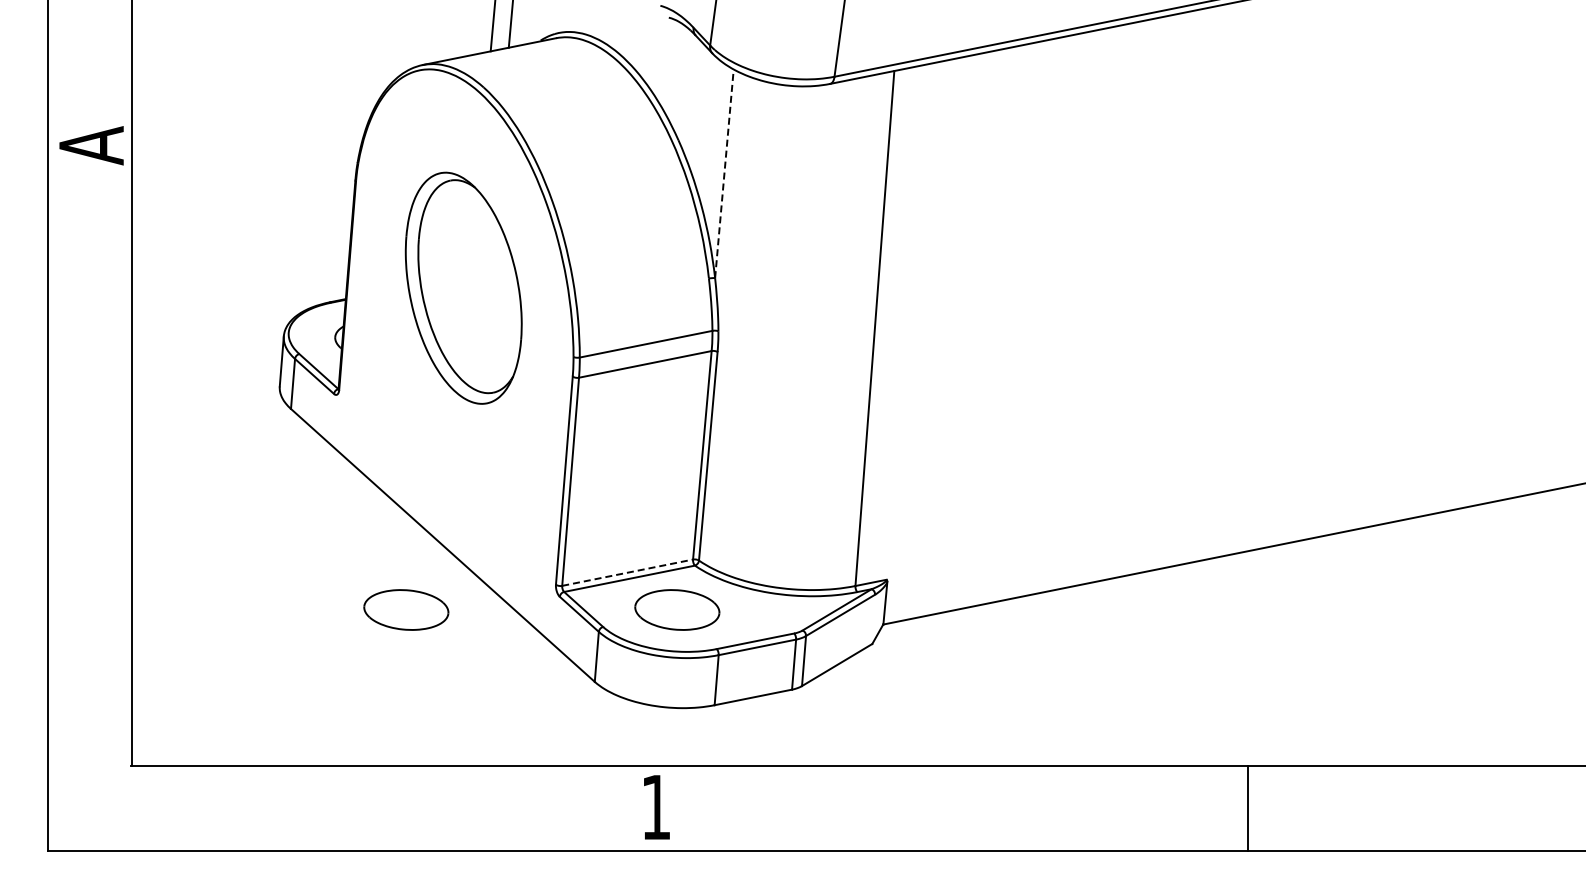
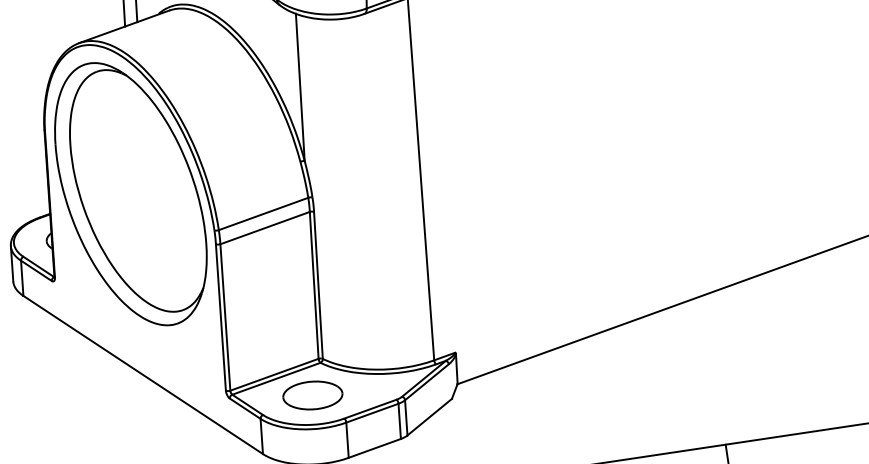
line: (724, 173) -> (300, 87), dashed -> solid
part: (463, 287) -> (130, 193), size x1.67
line: (627, 572) -> (274, 374), dashed -> solid
part: (406, 609) -> (124, 423), removed

